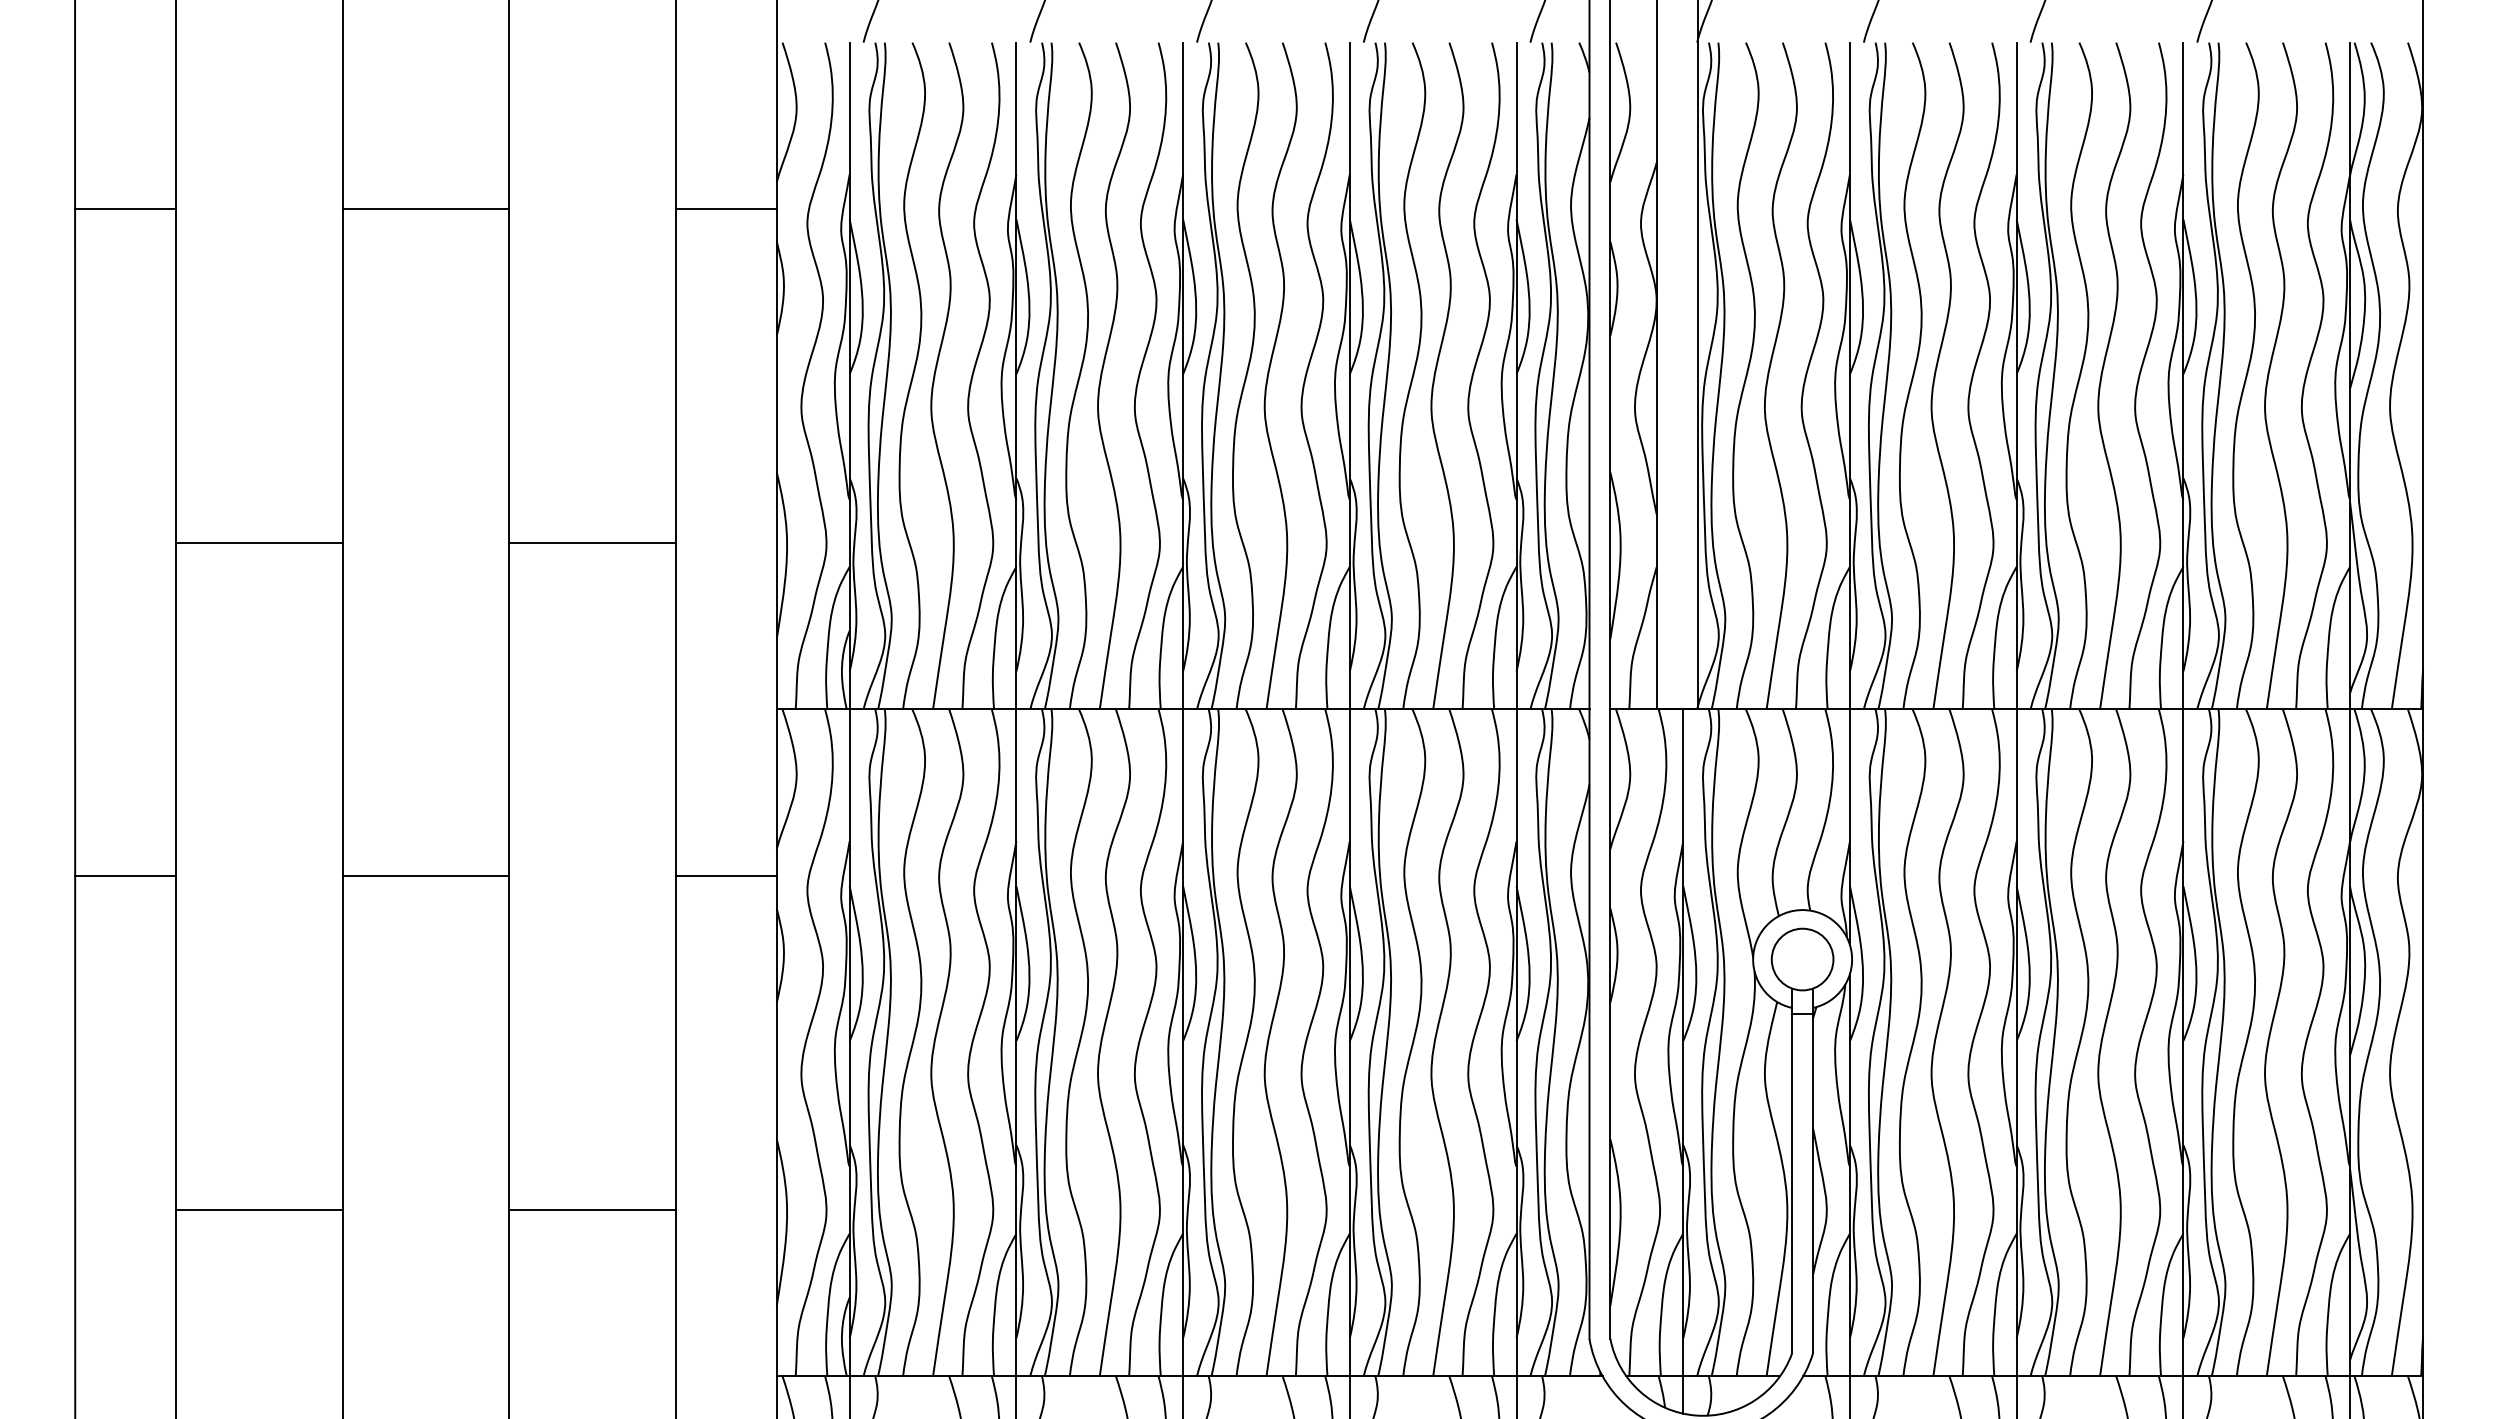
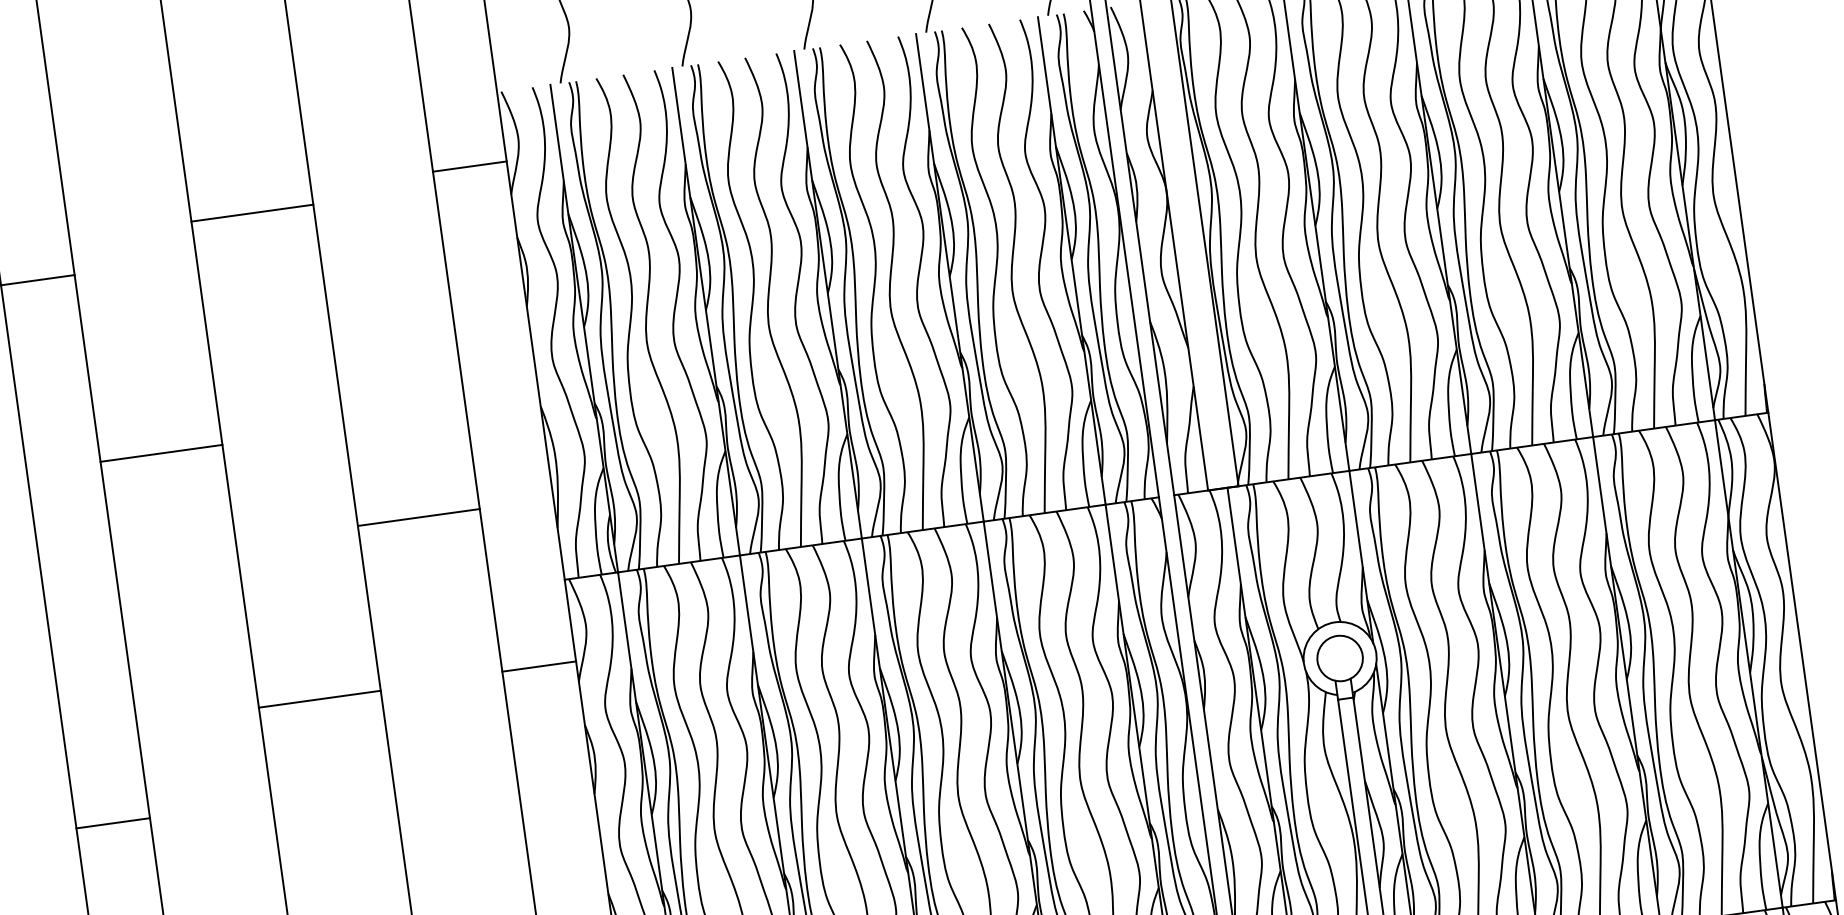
line: (425, 209) -> (252, 213), moved
line: (725, 209) -> (469, 166), moved
line: (258, 542) -> (161, 453), moved
line: (592, 542) -> (418, 517), moved
line: (125, 876) -> (113, 823), moved
line: (425, 876) -> (319, 699), moved
line: (725, 876) -> (538, 666), moved

